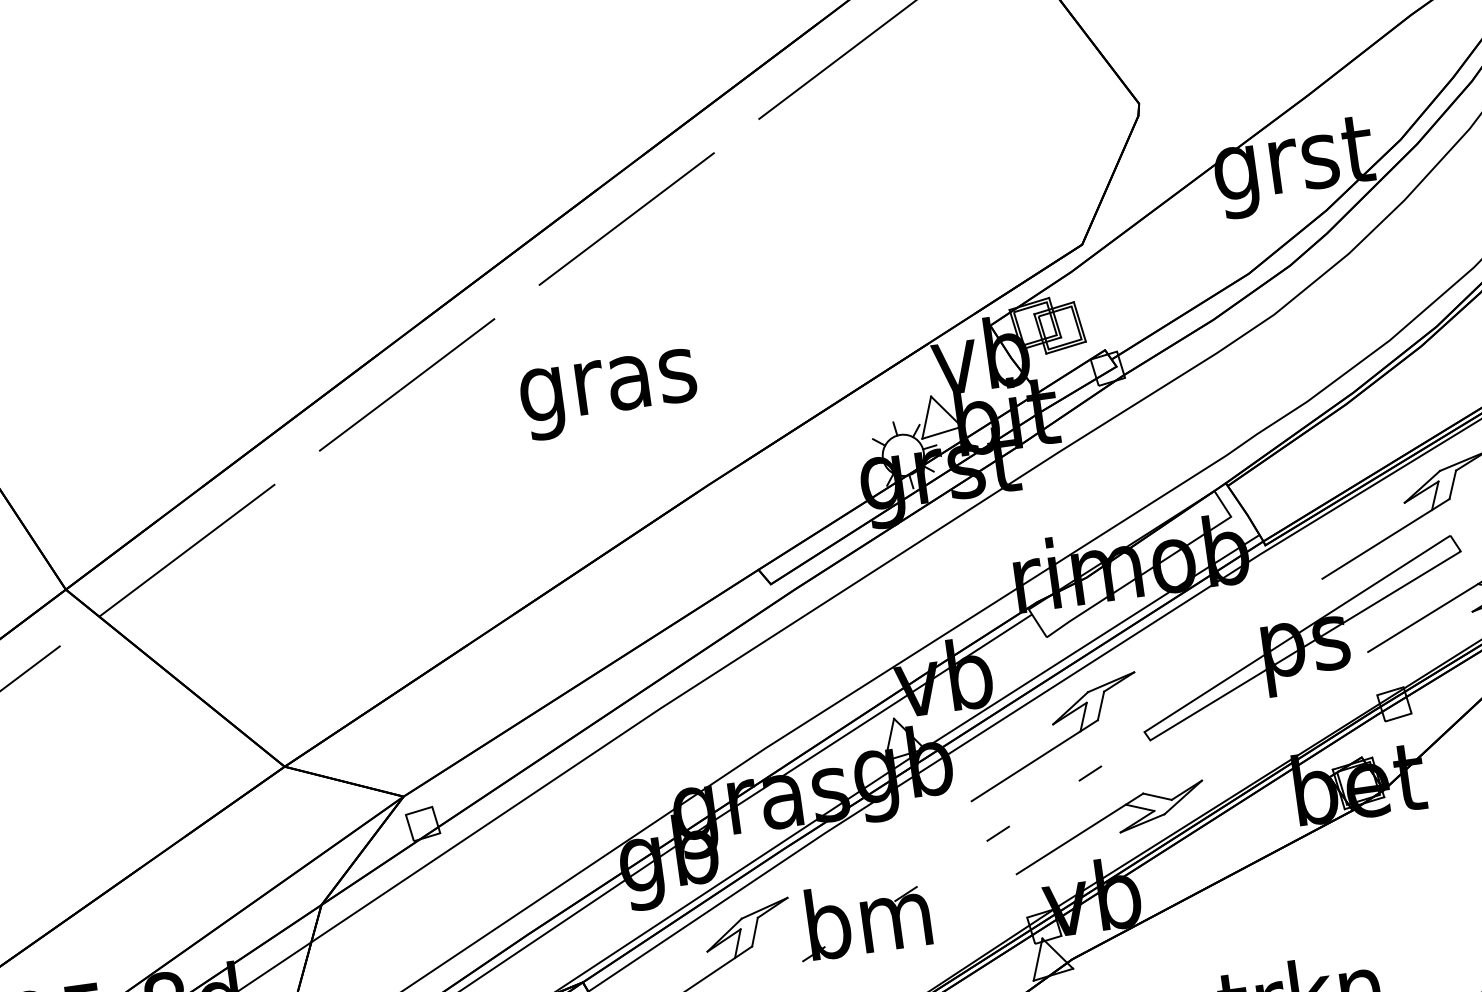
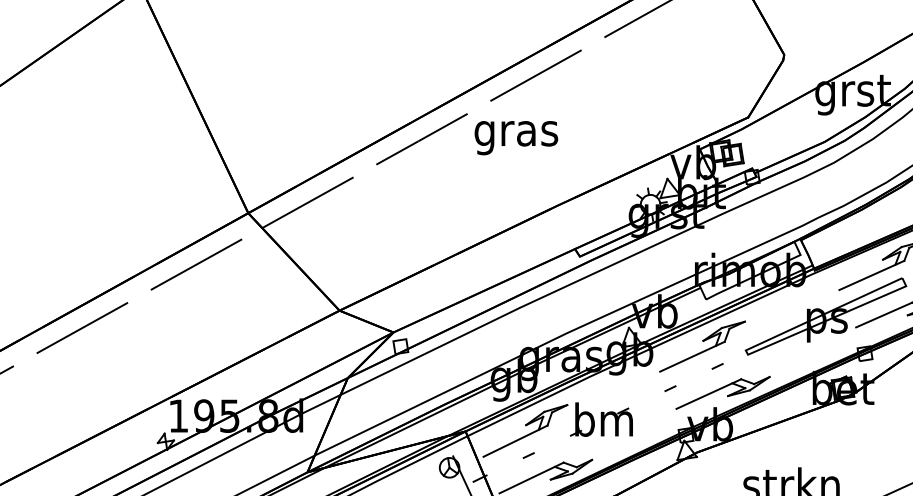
text: (609, 395) -> (516, 138), moved

